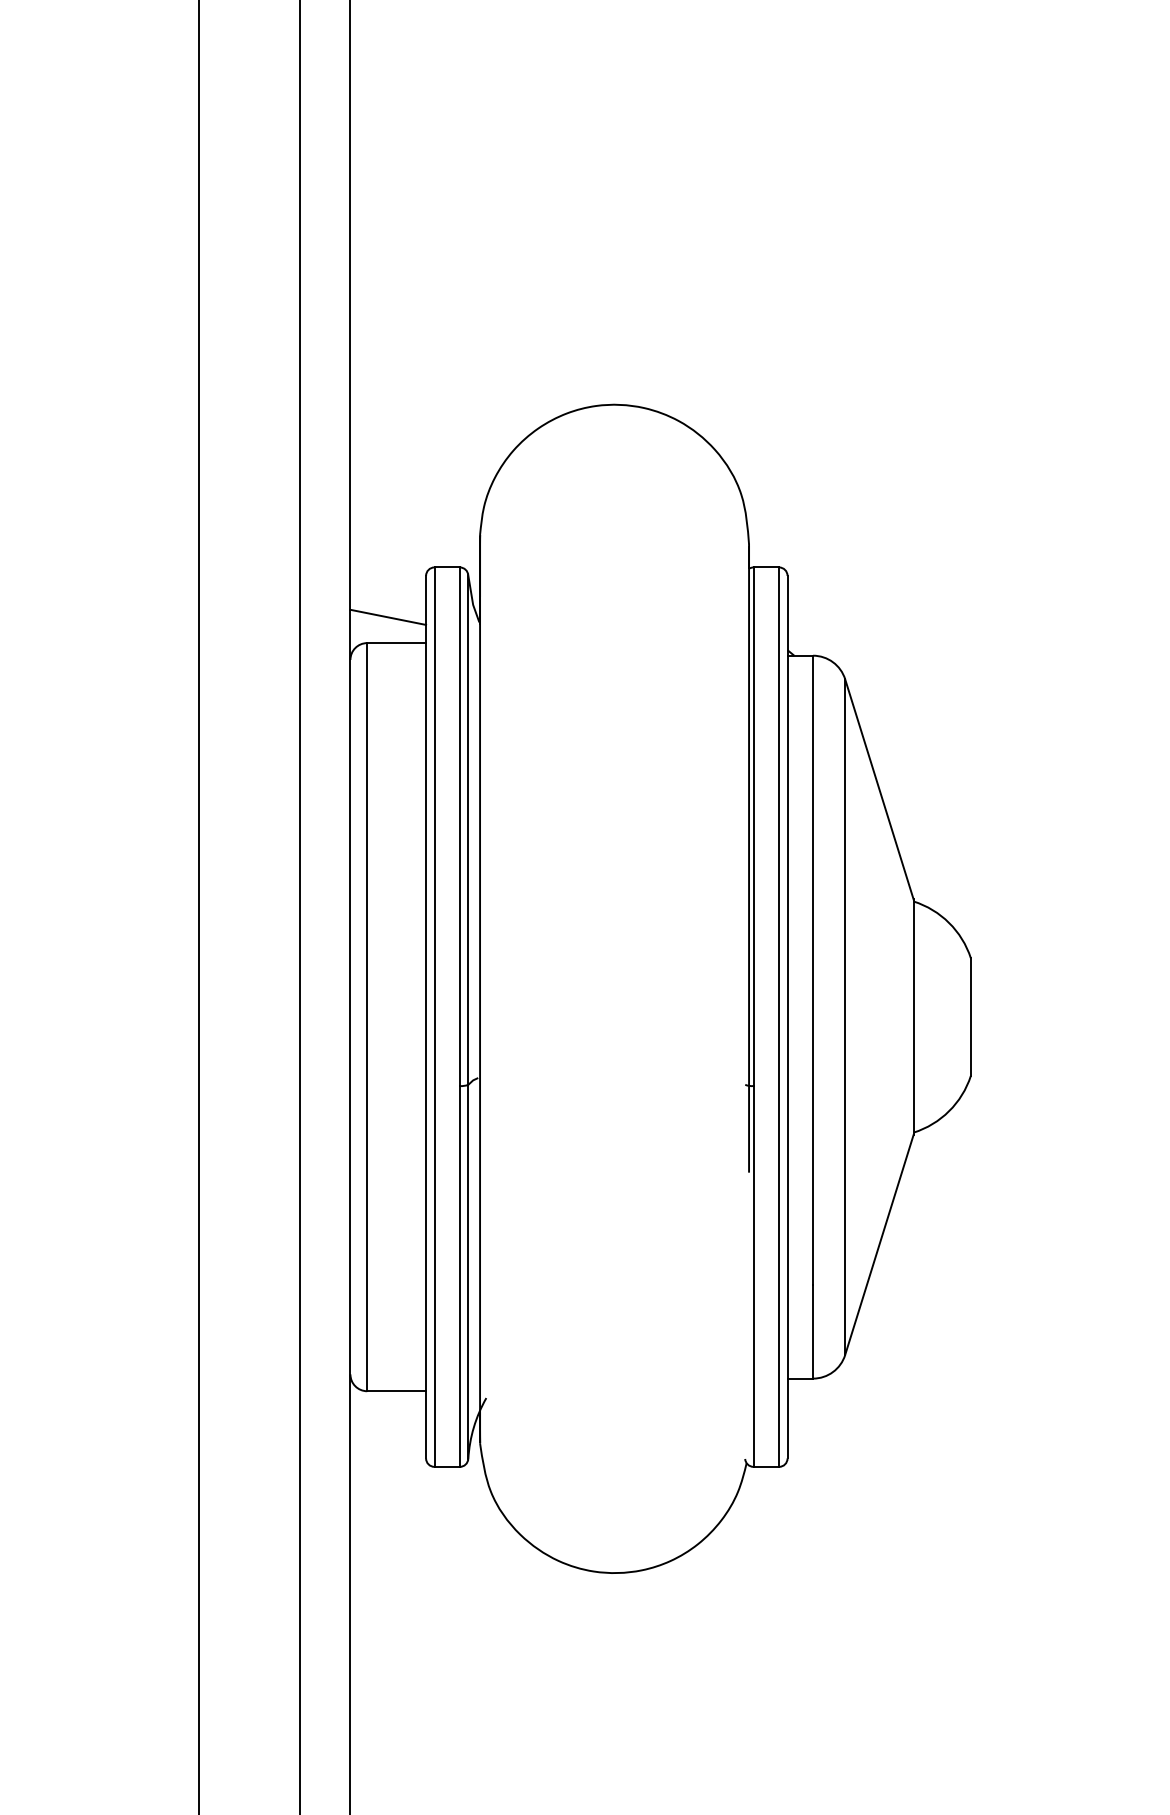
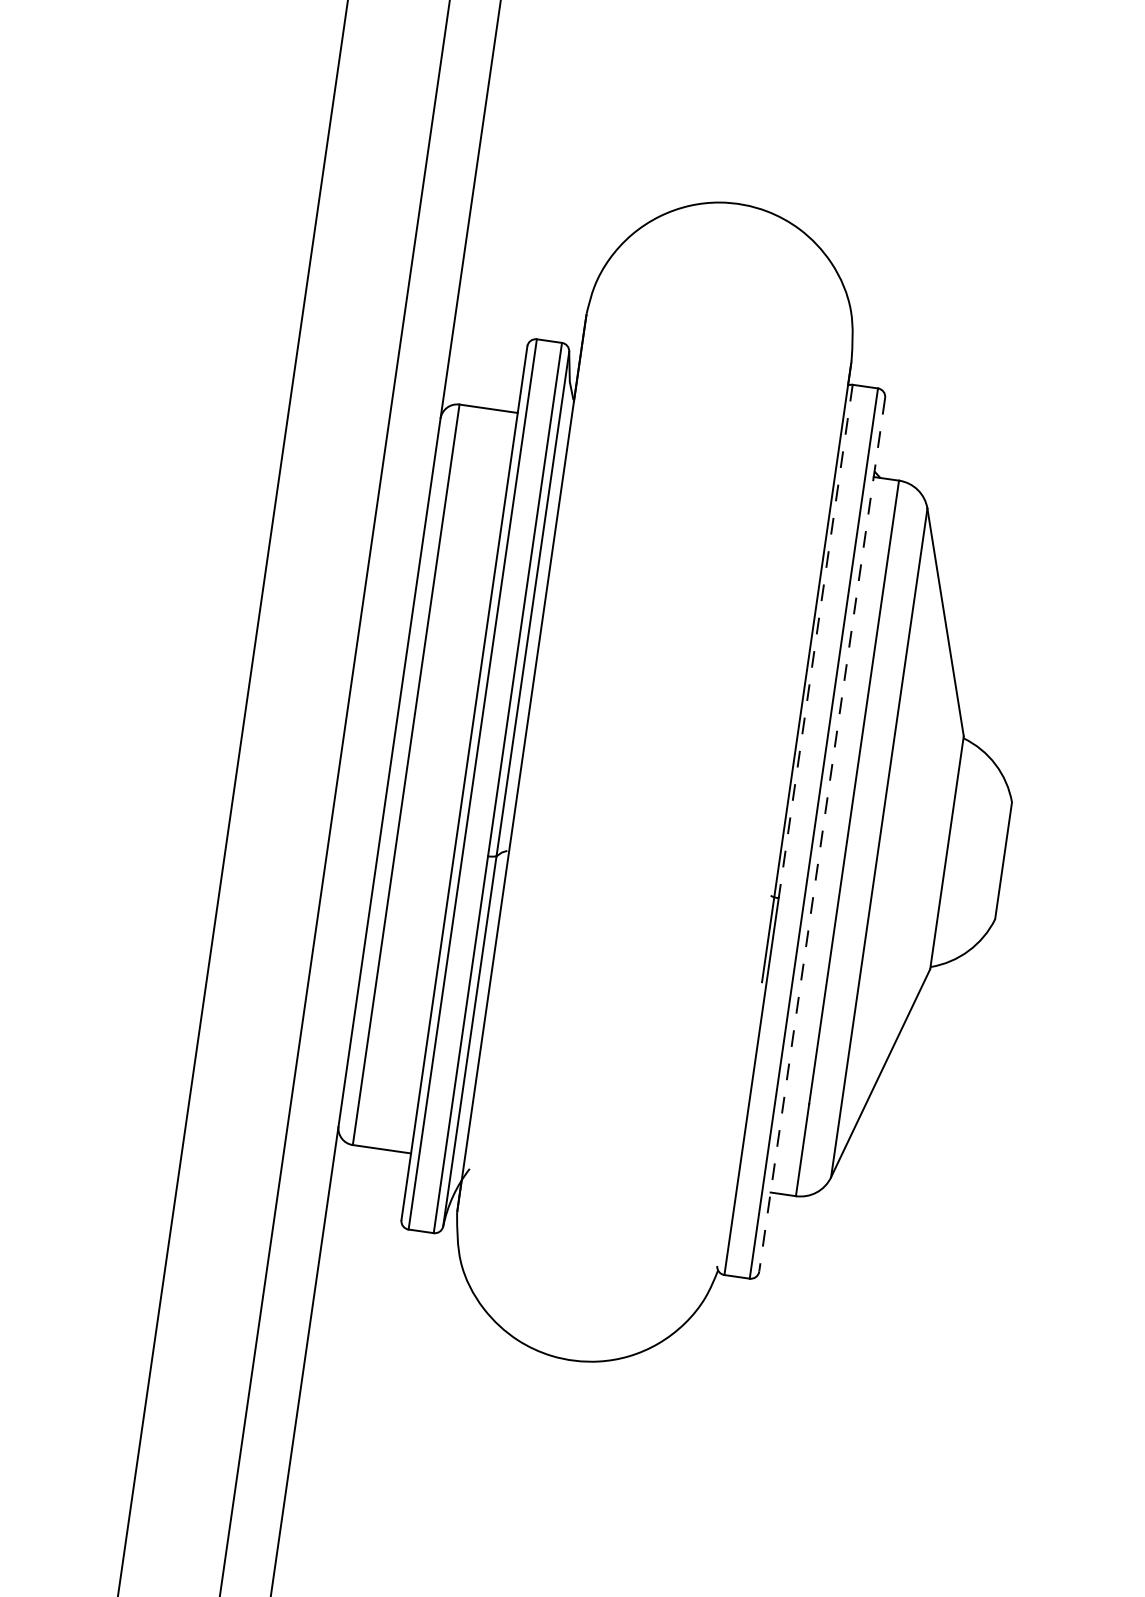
line: (388, 616) -> (484, 381), removed
line: (753, 827) -> (815, 642), solid -> dashed
line: (787, 1017) -> (822, 835), solid -> dashed

